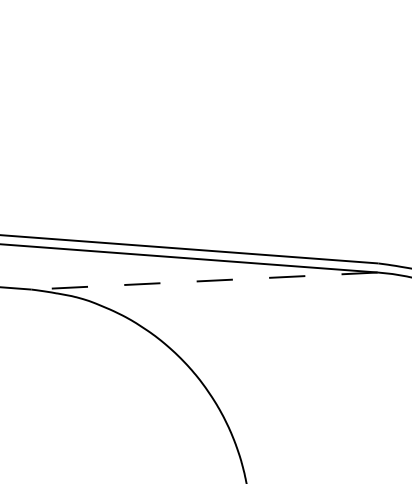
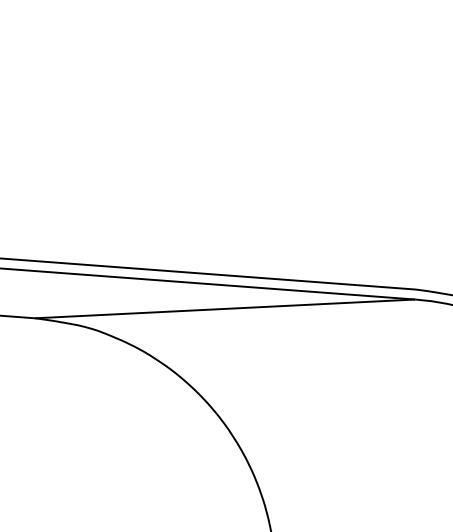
line: (204, 281) -> (224, 309), dashed -> solid

